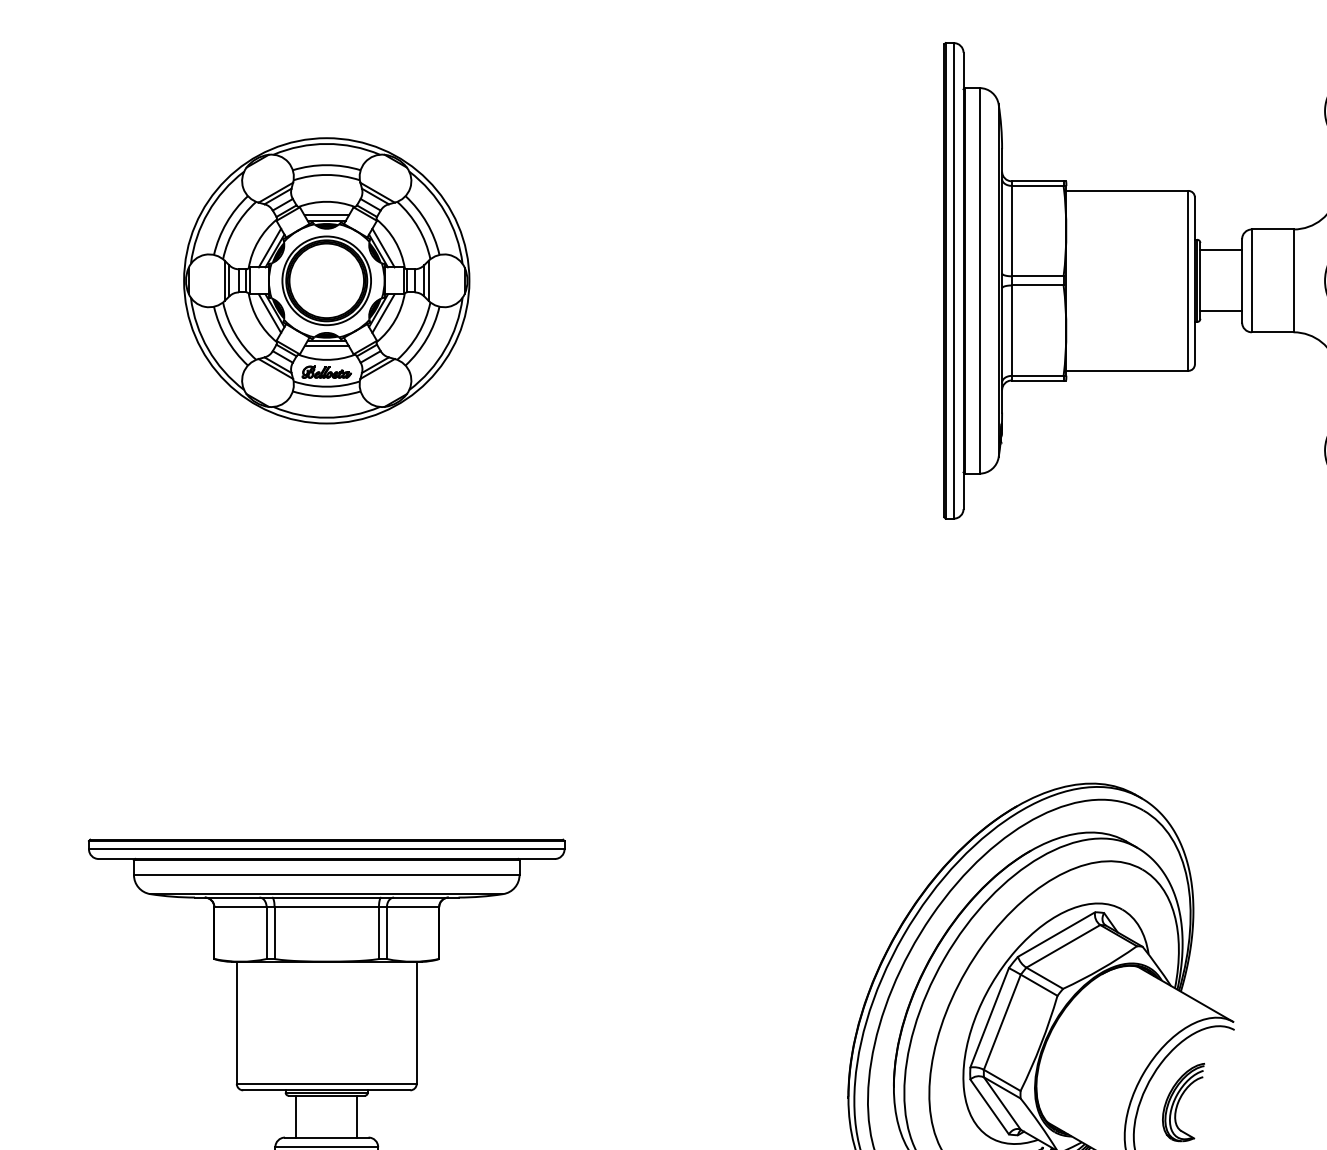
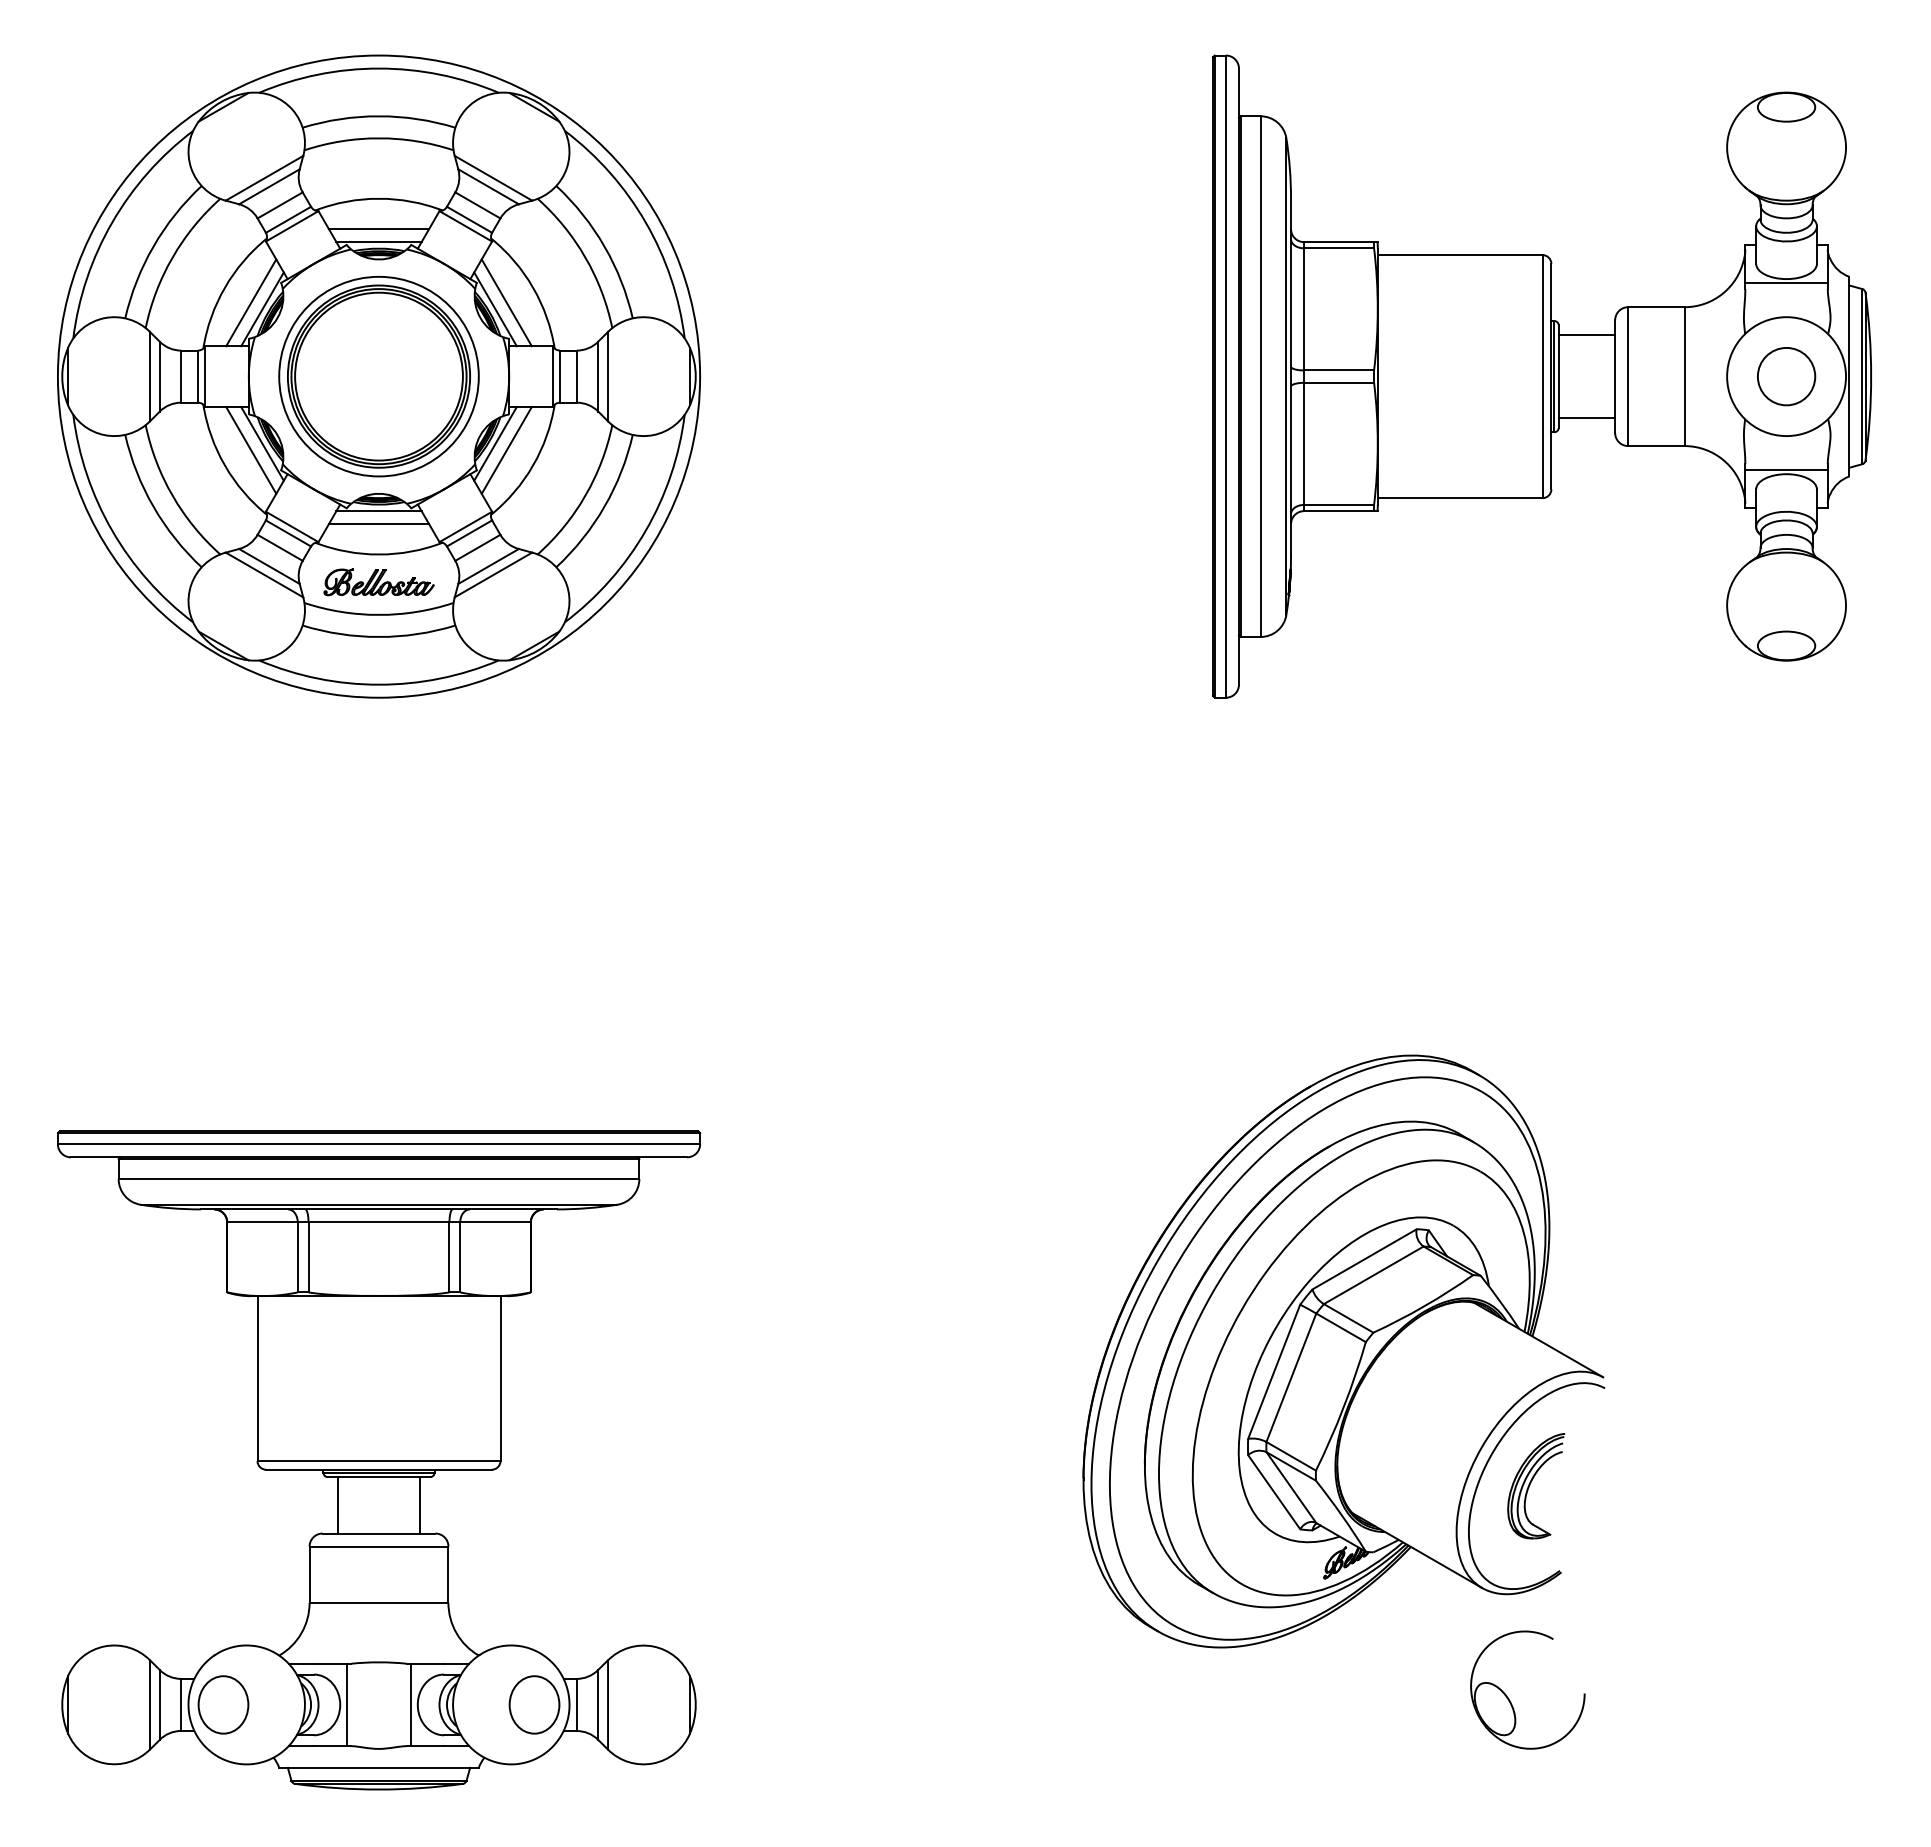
part: (326, 280) -> (378, 376), size x1.67

